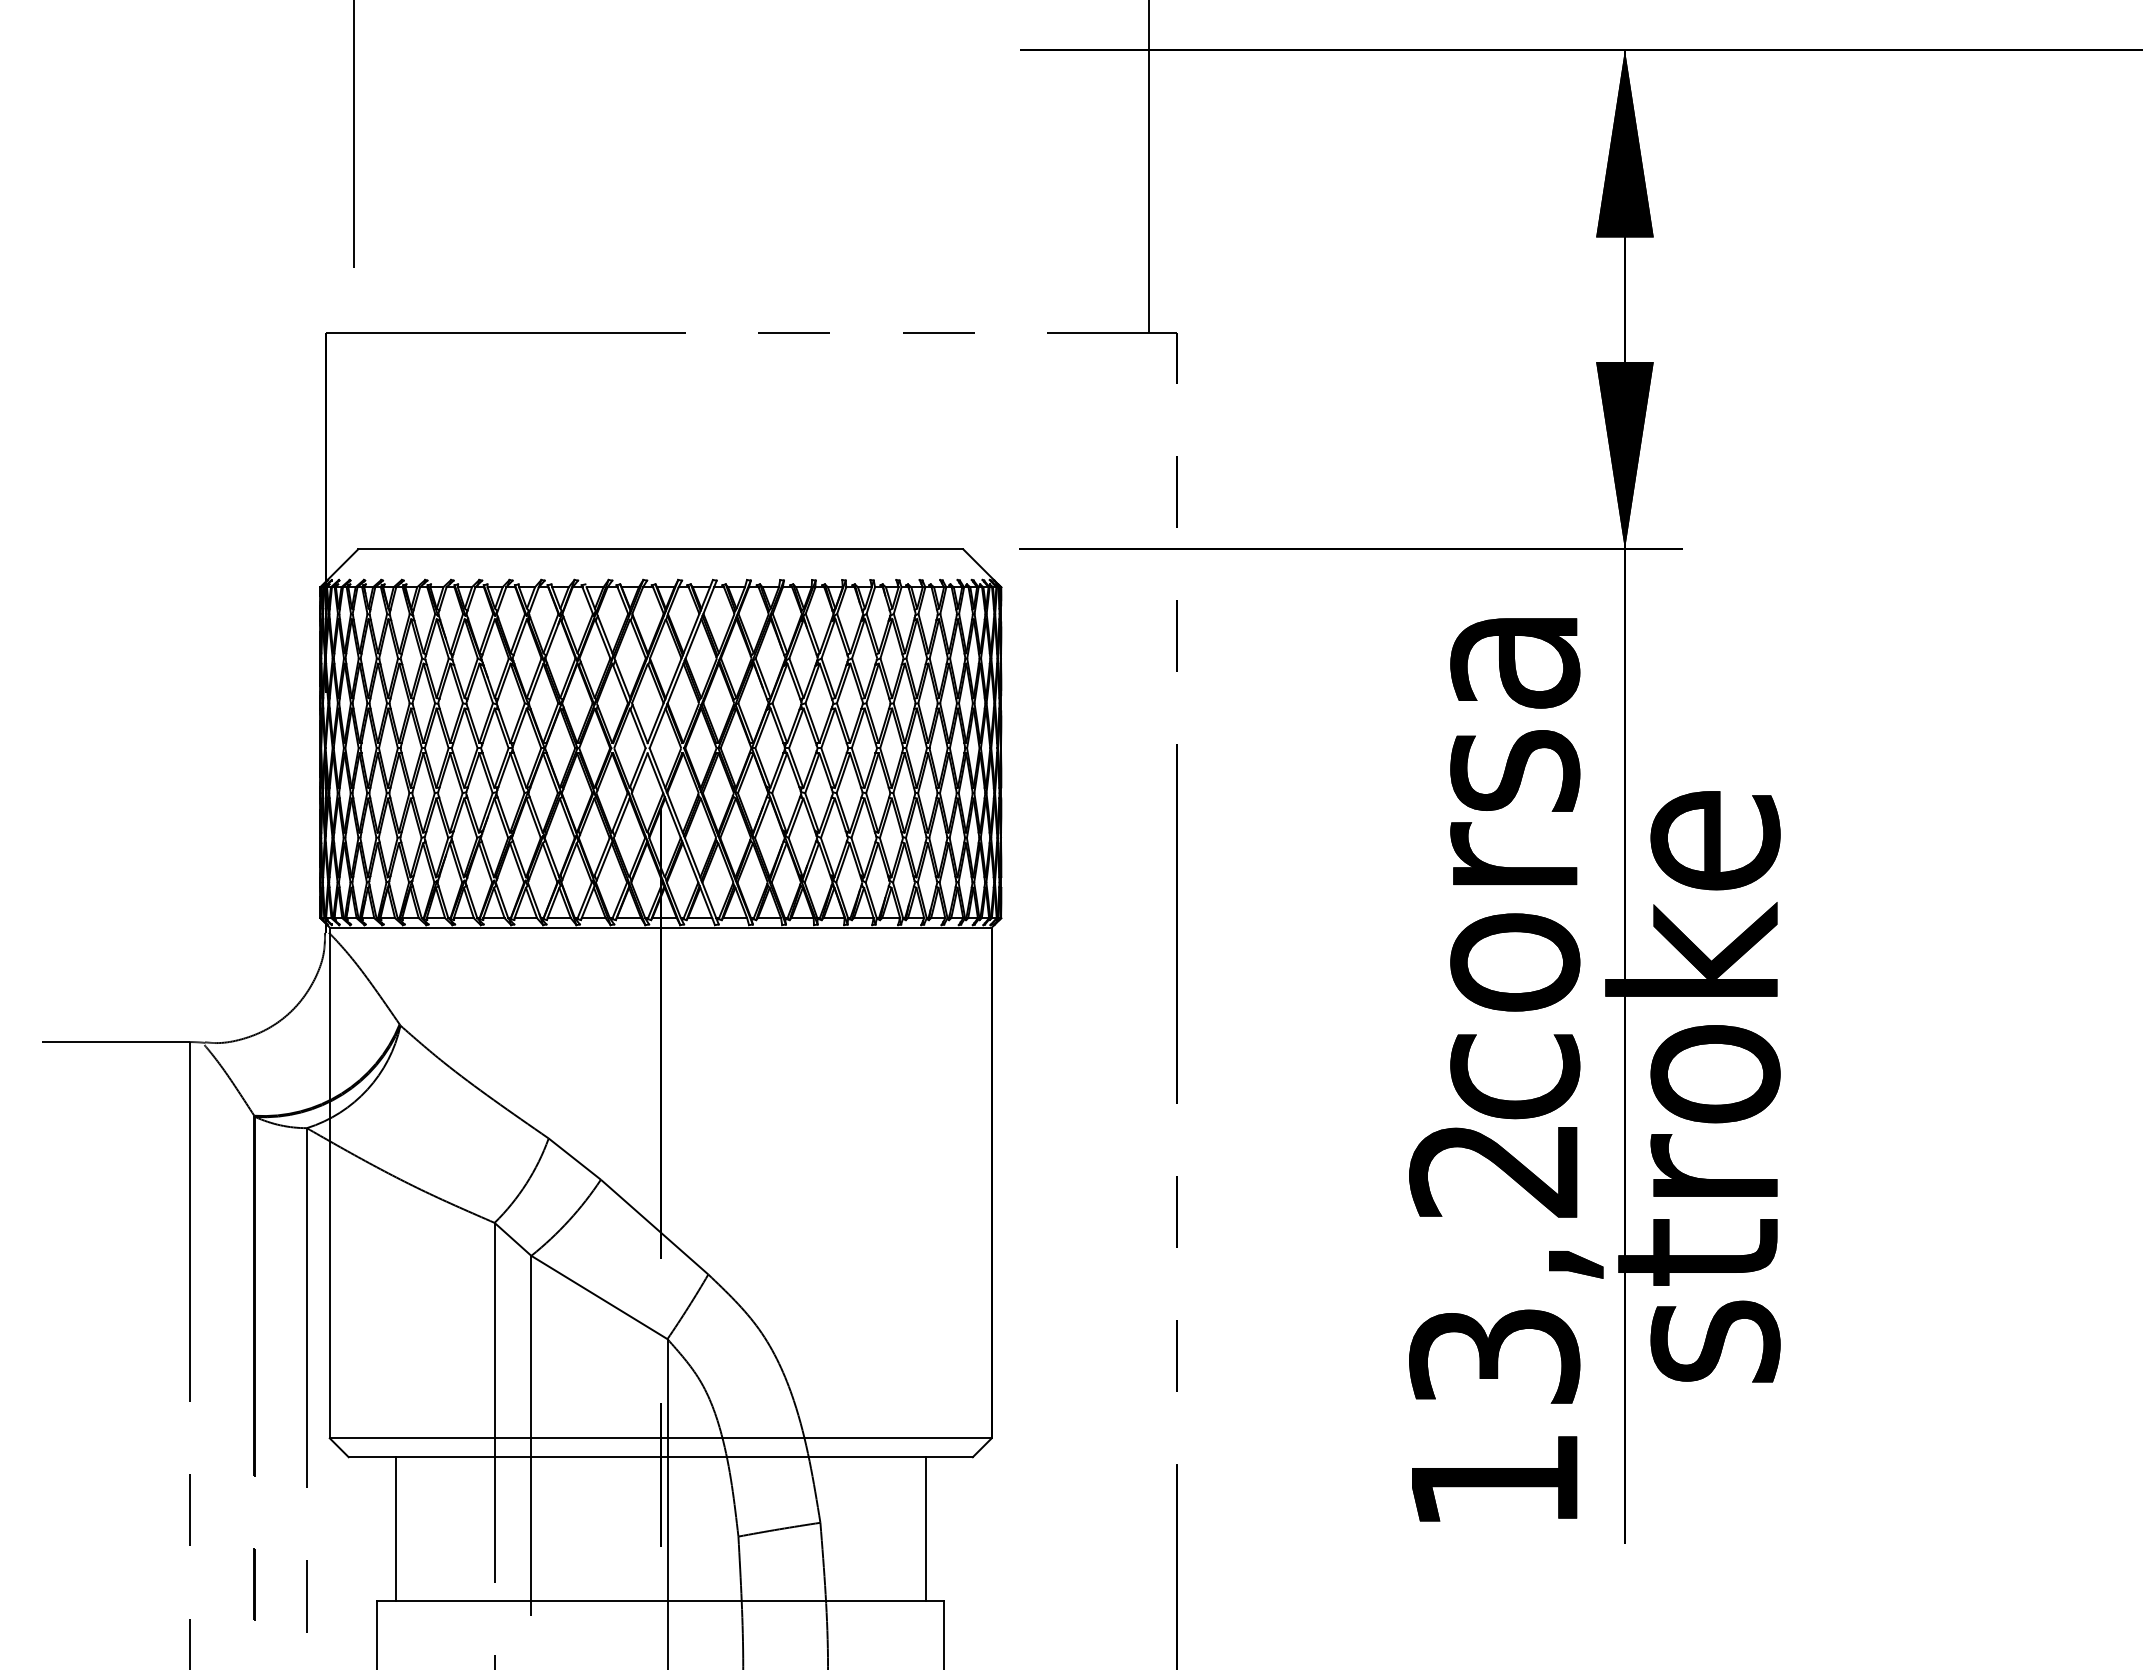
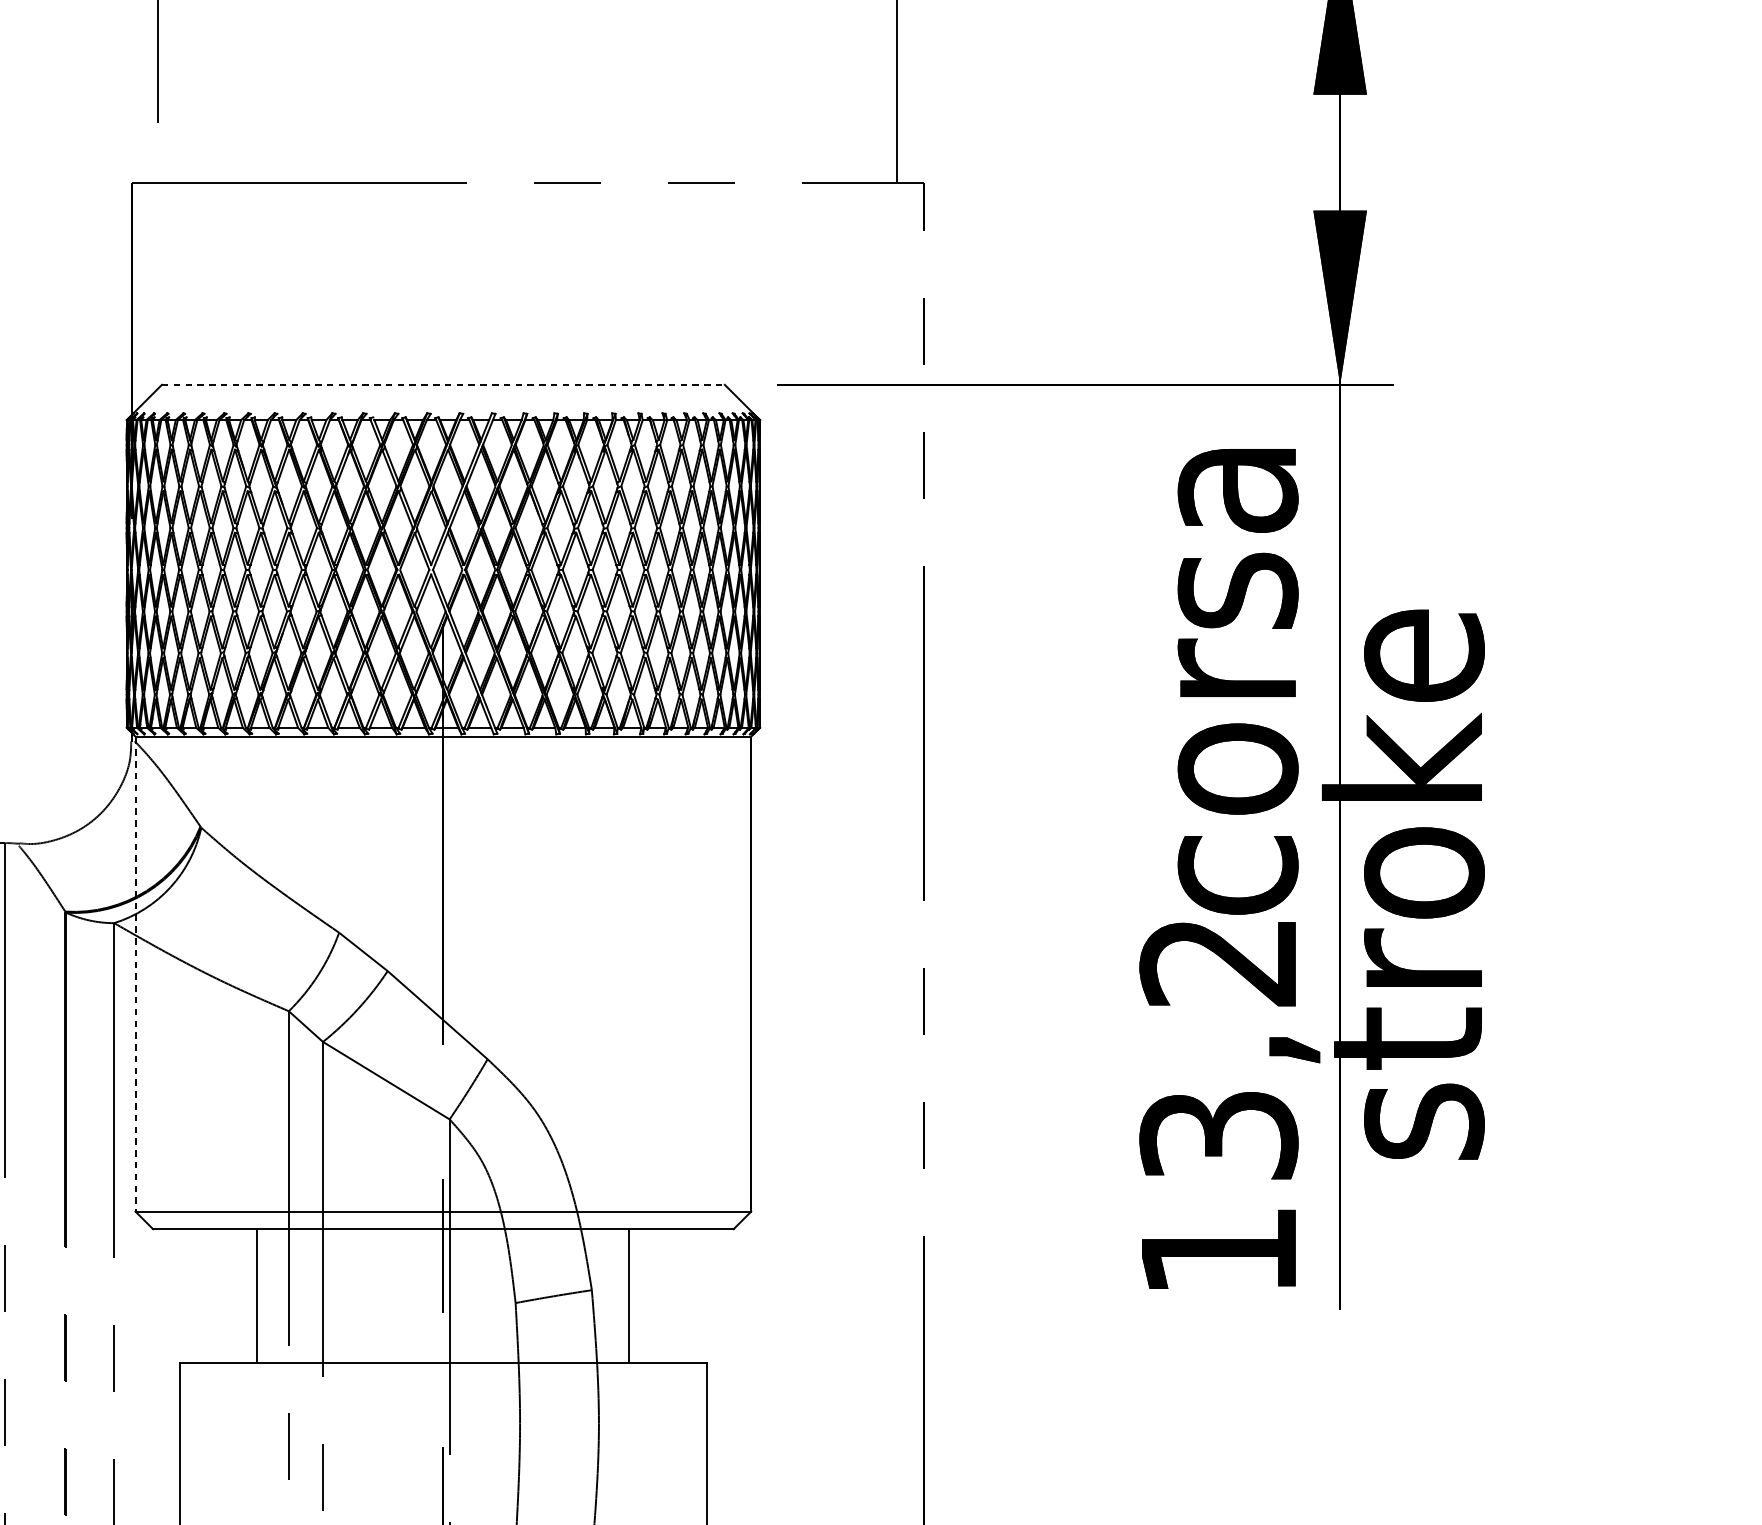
line: (660, 549) -> (443, 384), solid -> dashed
line: (329, 1183) -> (135, 974), solid -> dashed
line: (395, 1528) -> (256, 1295), moved
line: (925, 1528) -> (629, 1295), moved

